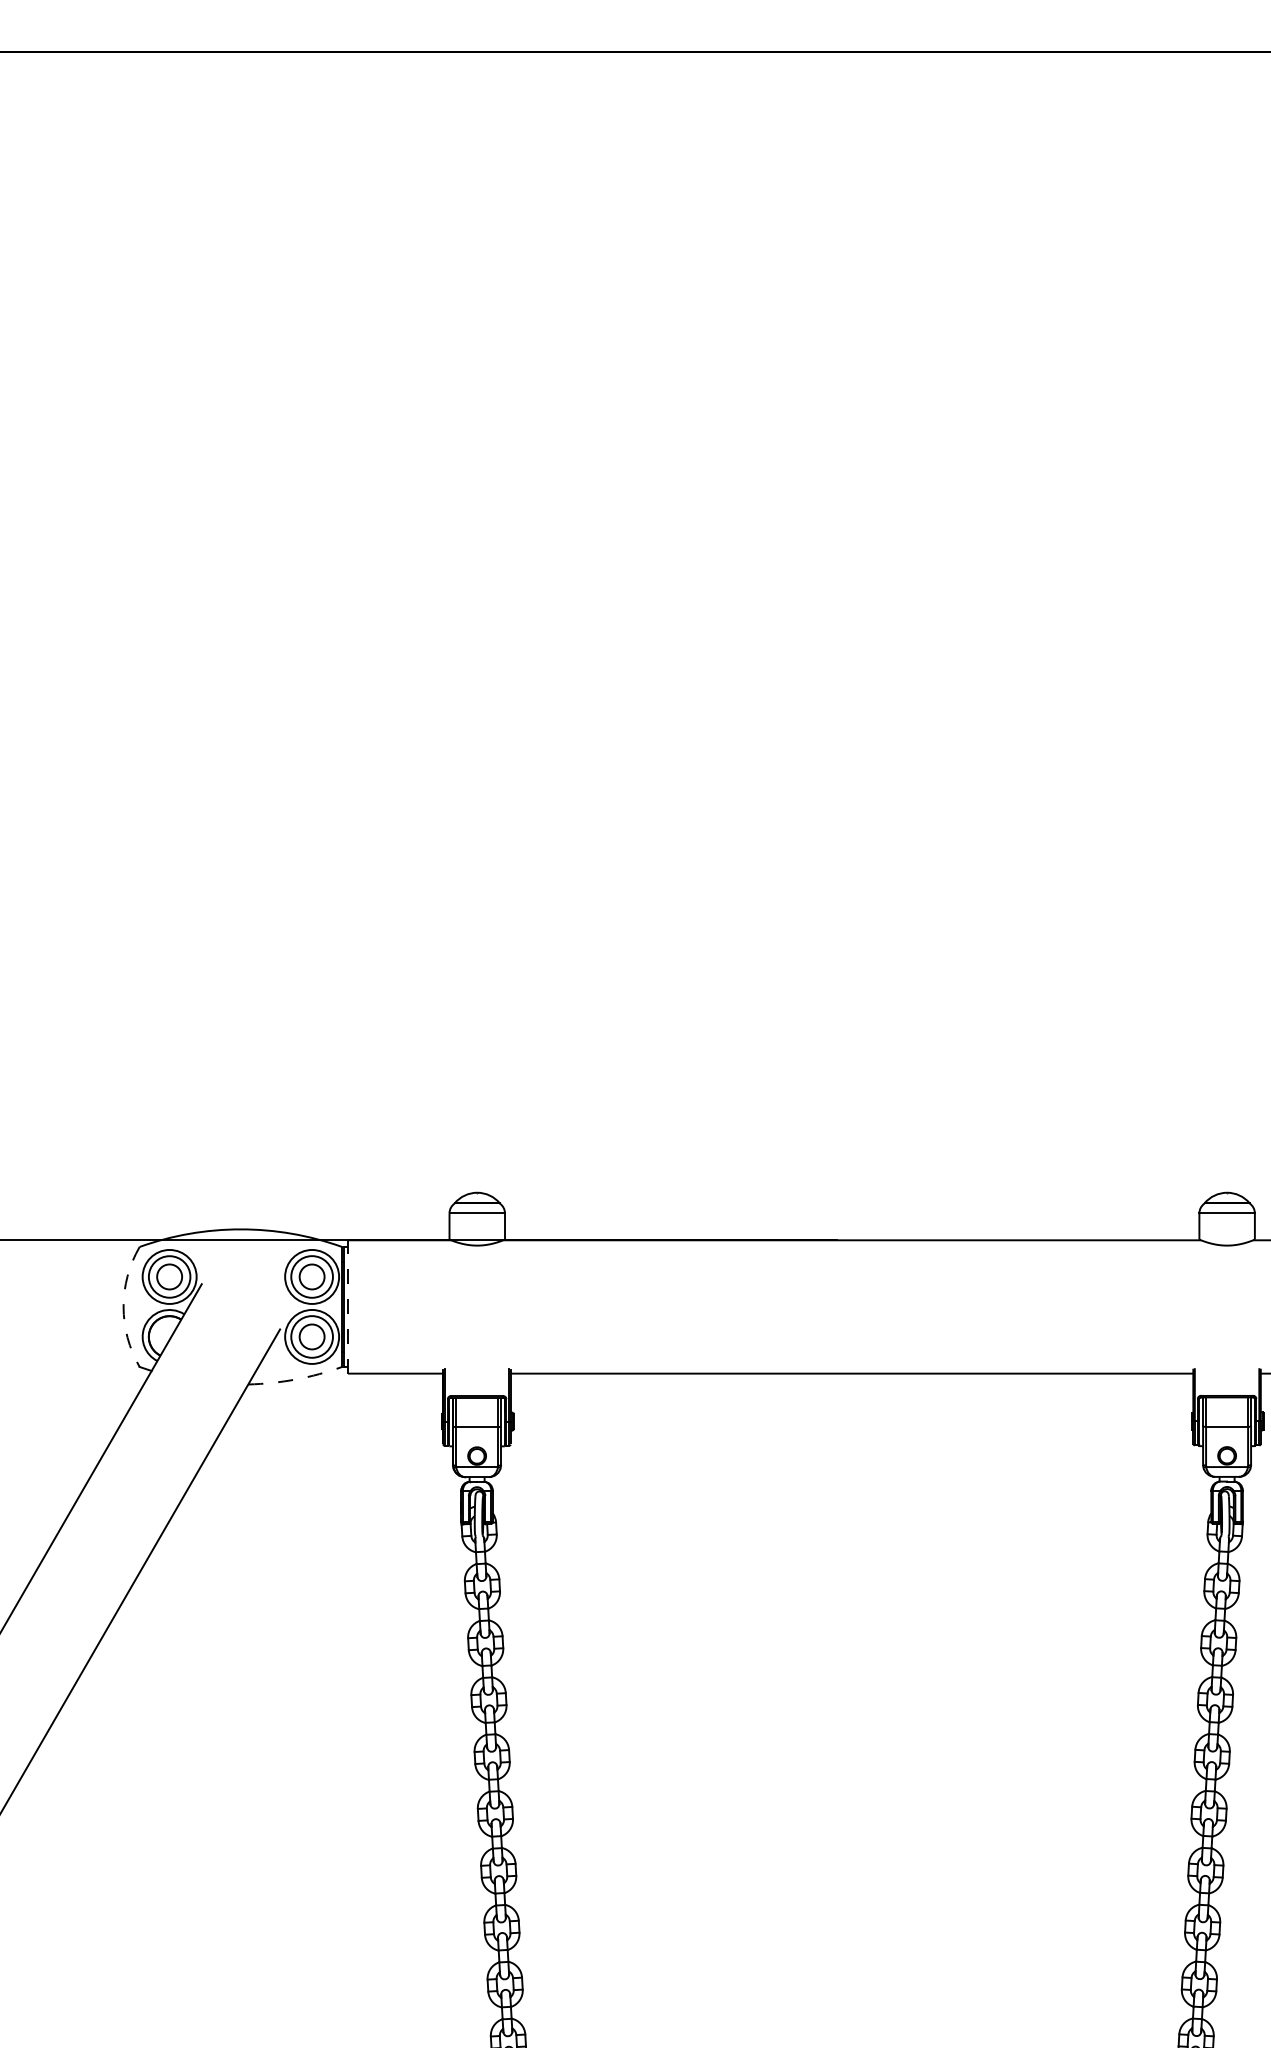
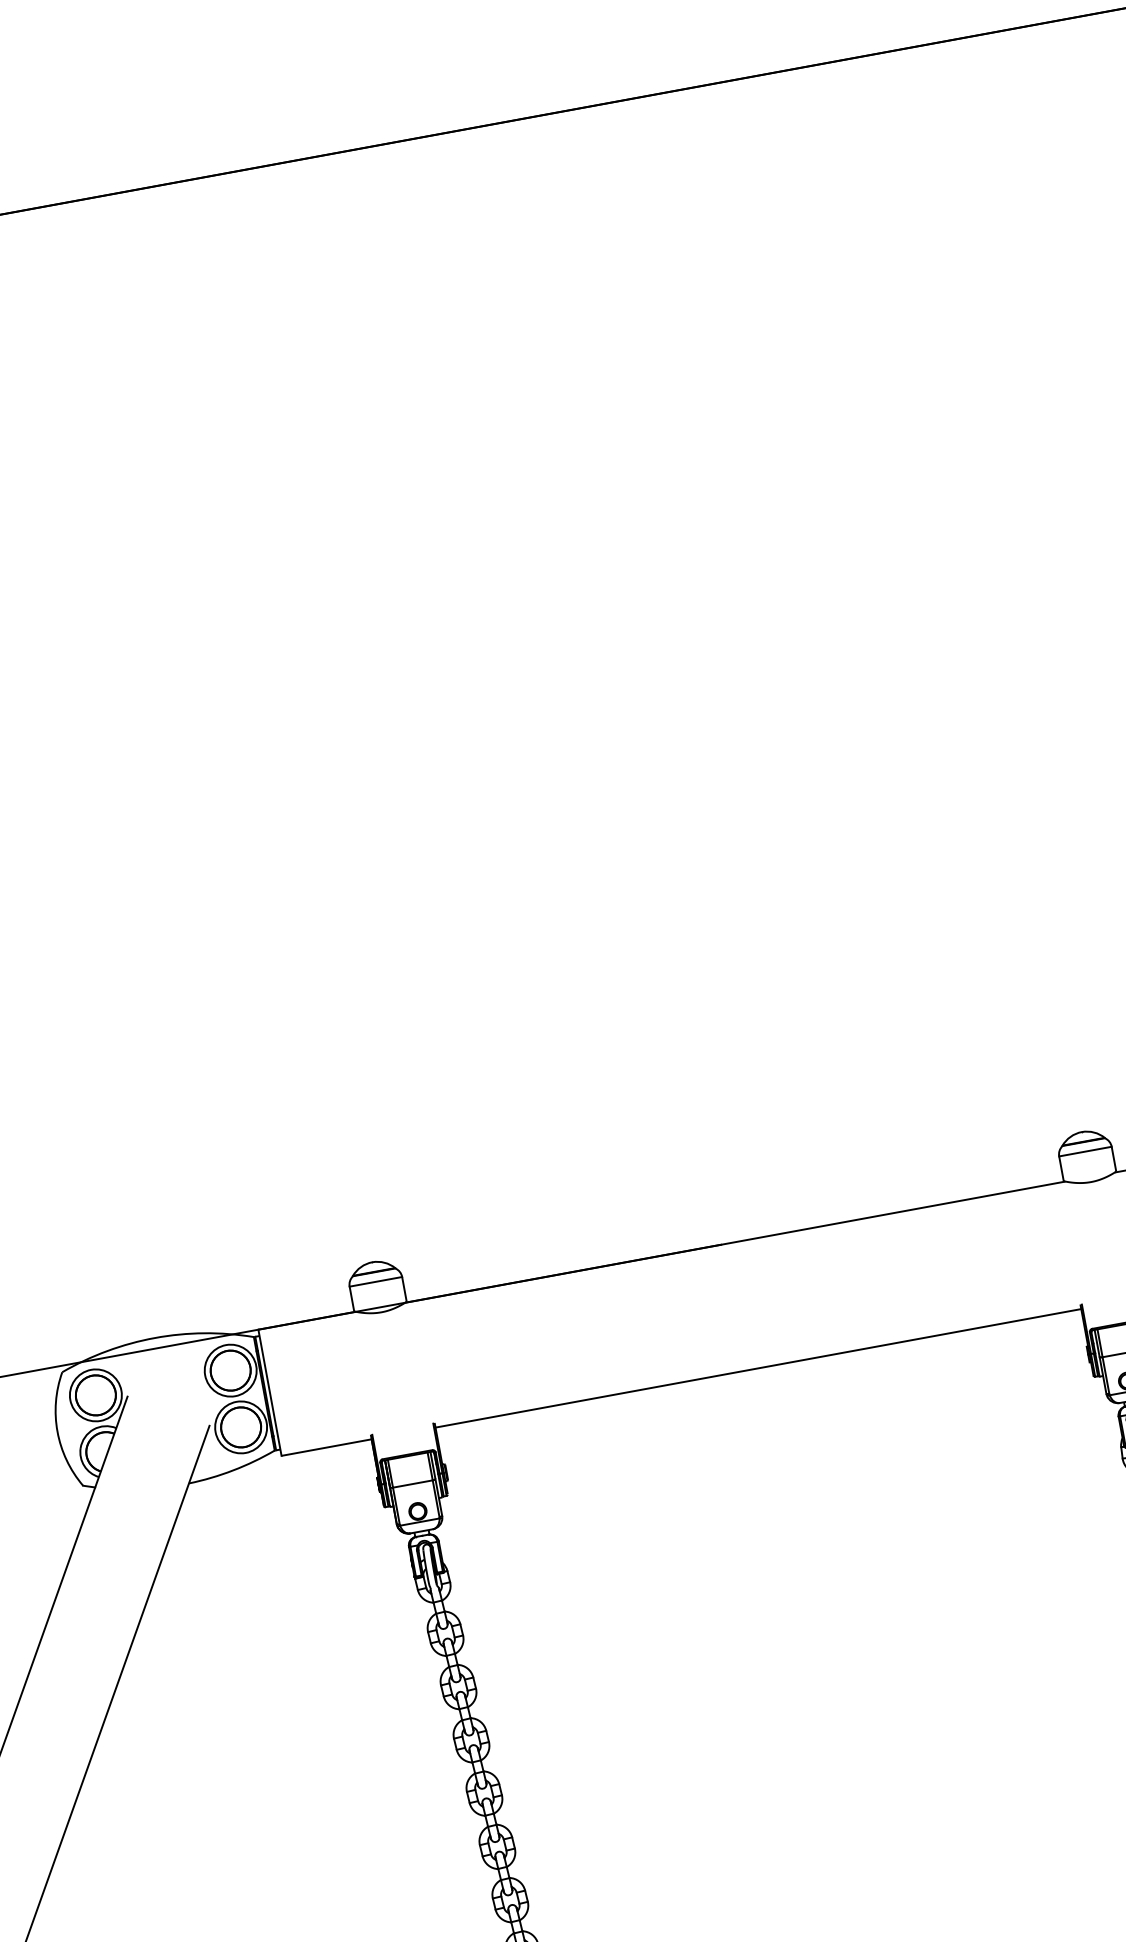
circle: (169, 1276) -> (95, 1394), size x1.67
circle: (311, 1276) -> (230, 1370), size x1.67
arc: (123, 1306) -> (57, 1431), dashed -> solid
line: (348, 1306) -> (270, 1392), dashed -> solid
circle: (311, 1336) -> (240, 1427), size x1.67
arc: (295, 1379) -> (232, 1470), dashed -> solid

